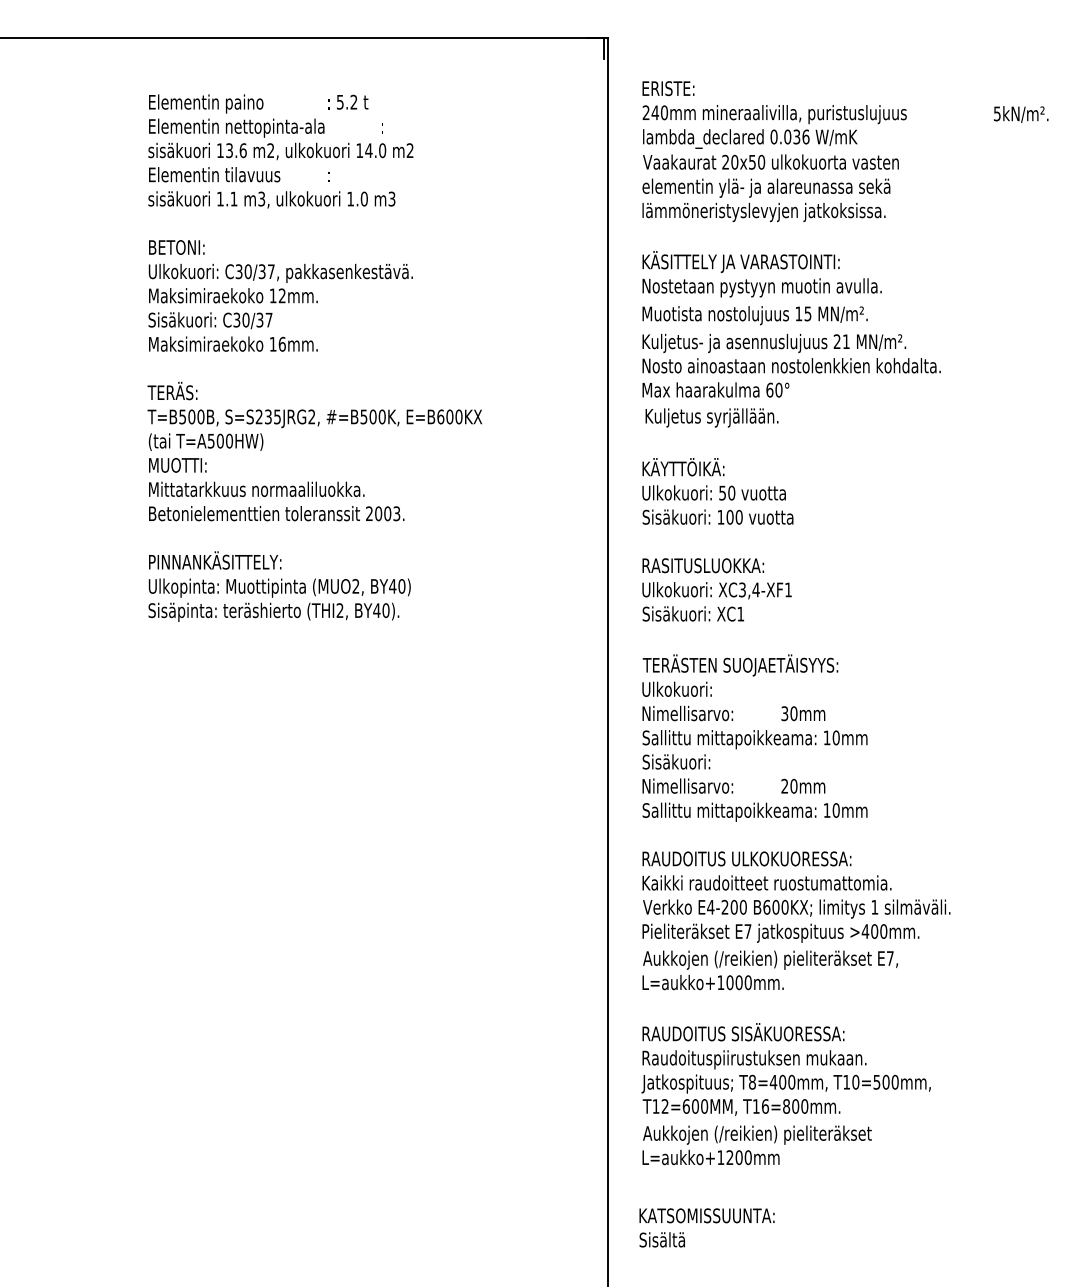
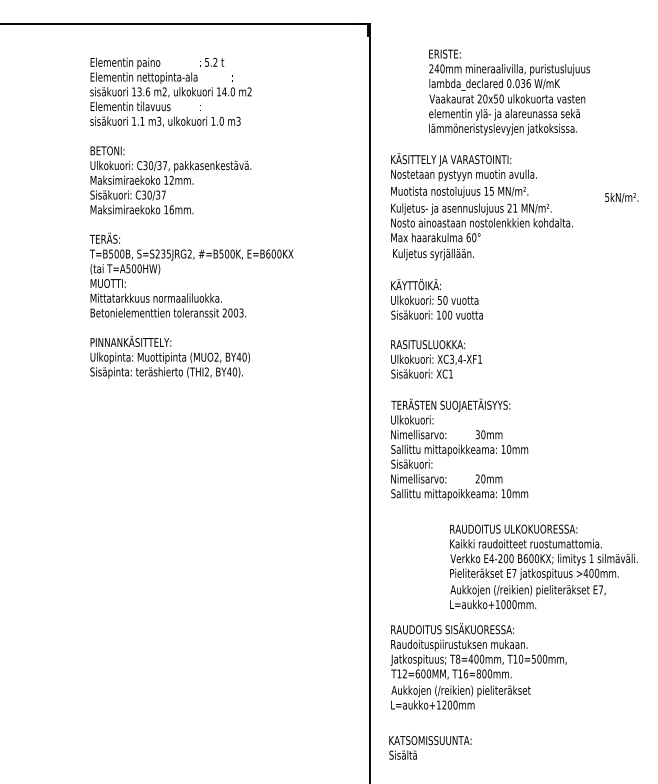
text: (1020, 113) -> (621, 197), moved
text: (774, 151) -> (509, 92), moved
text: (795, 920) -> (543, 566), moved

